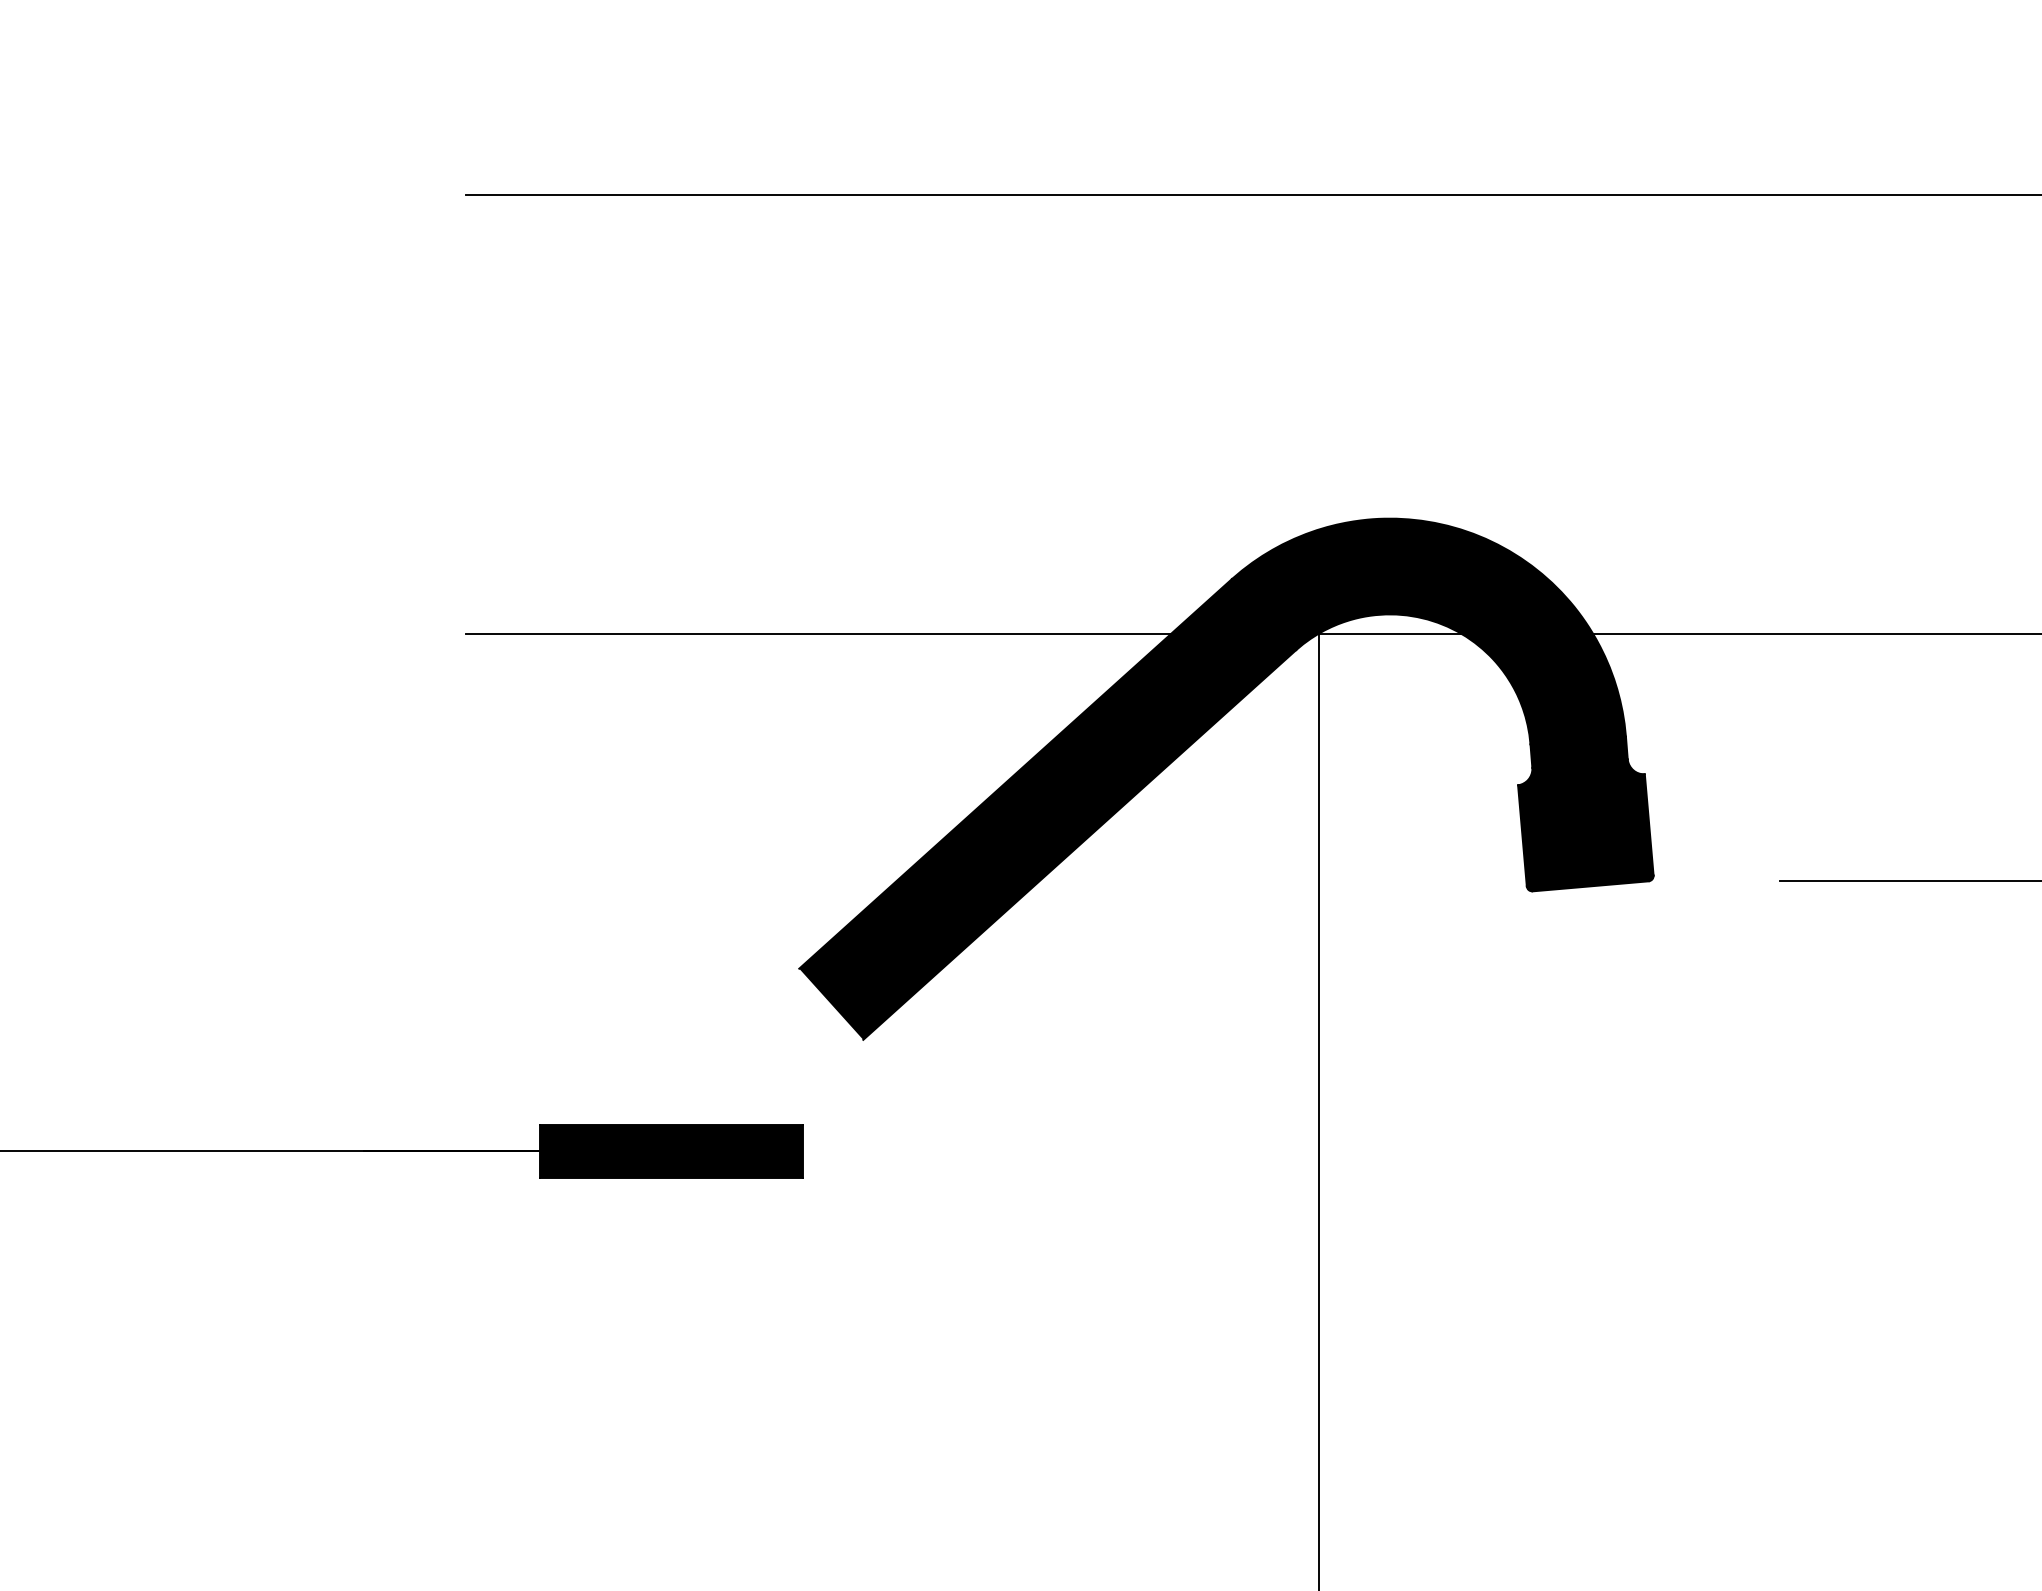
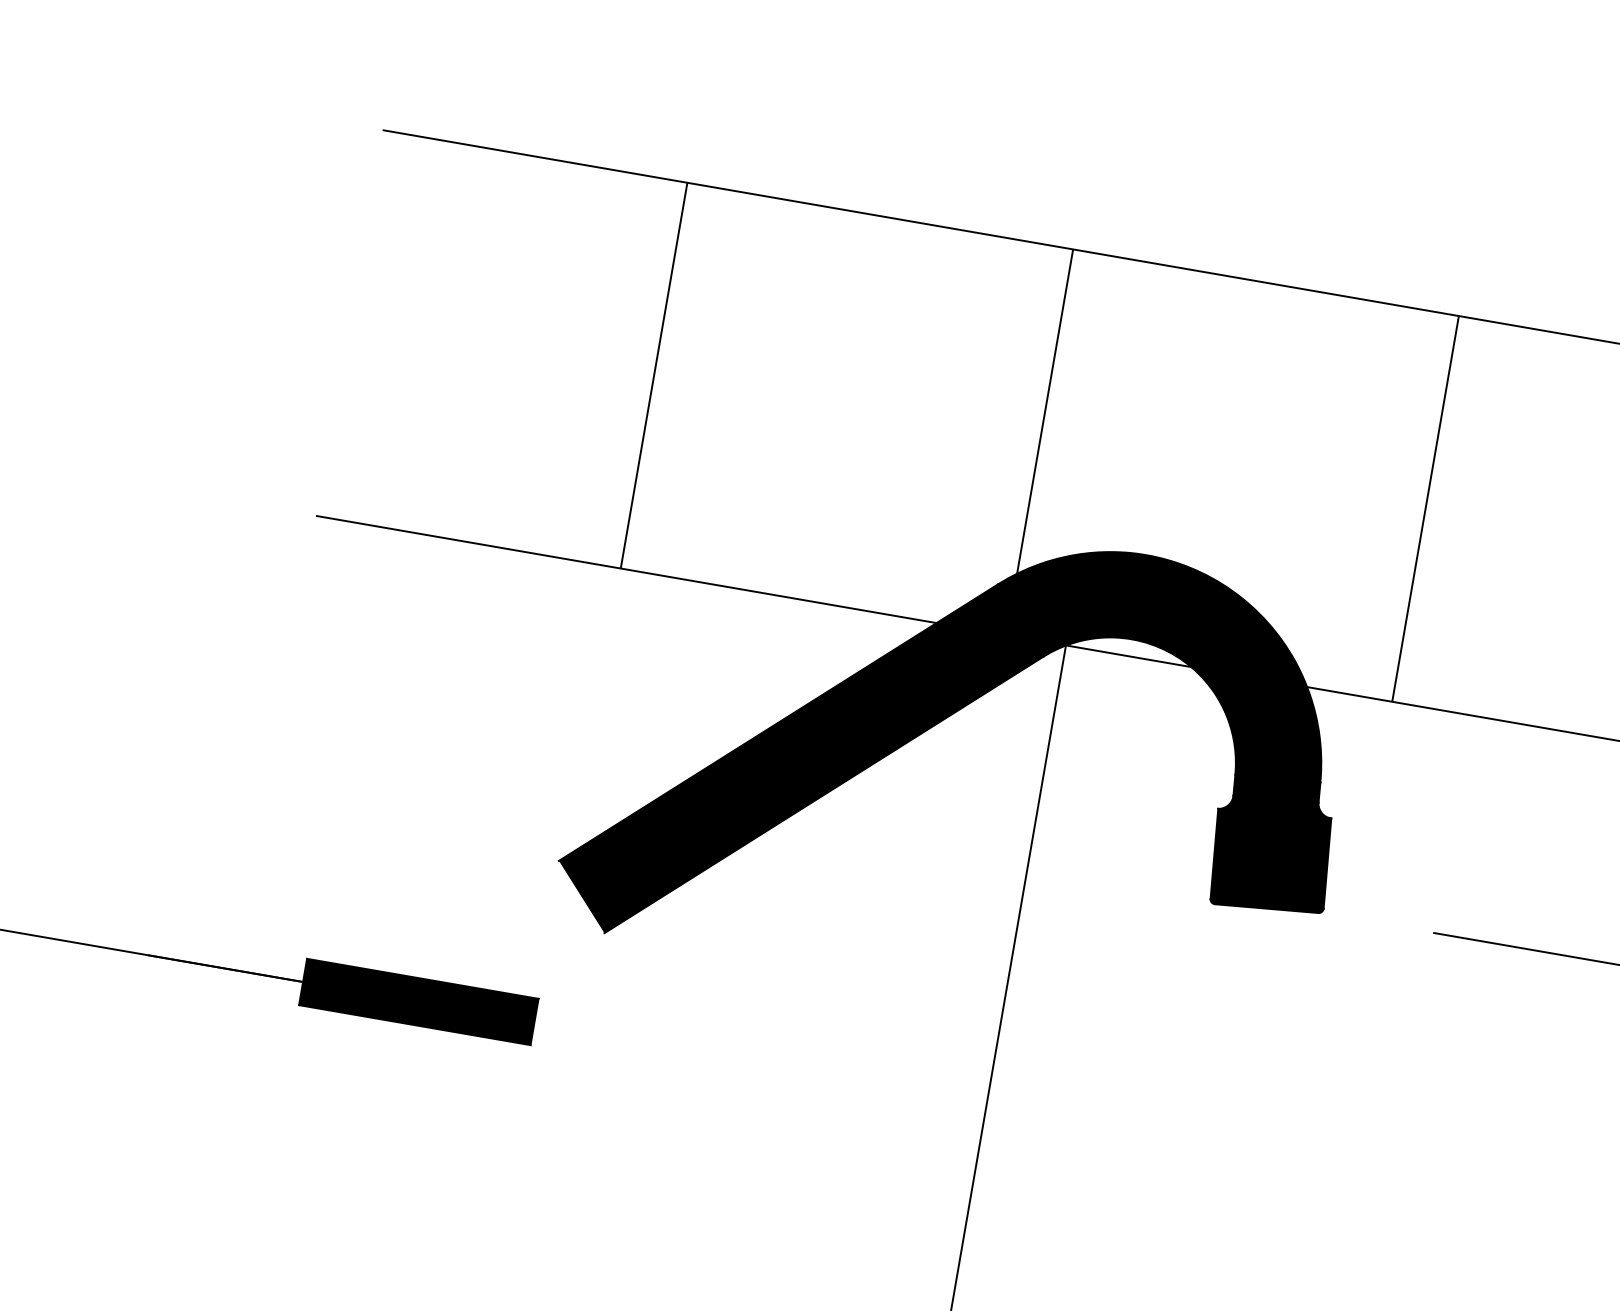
hatch: (1250, 413) -> (1039, 441), added

